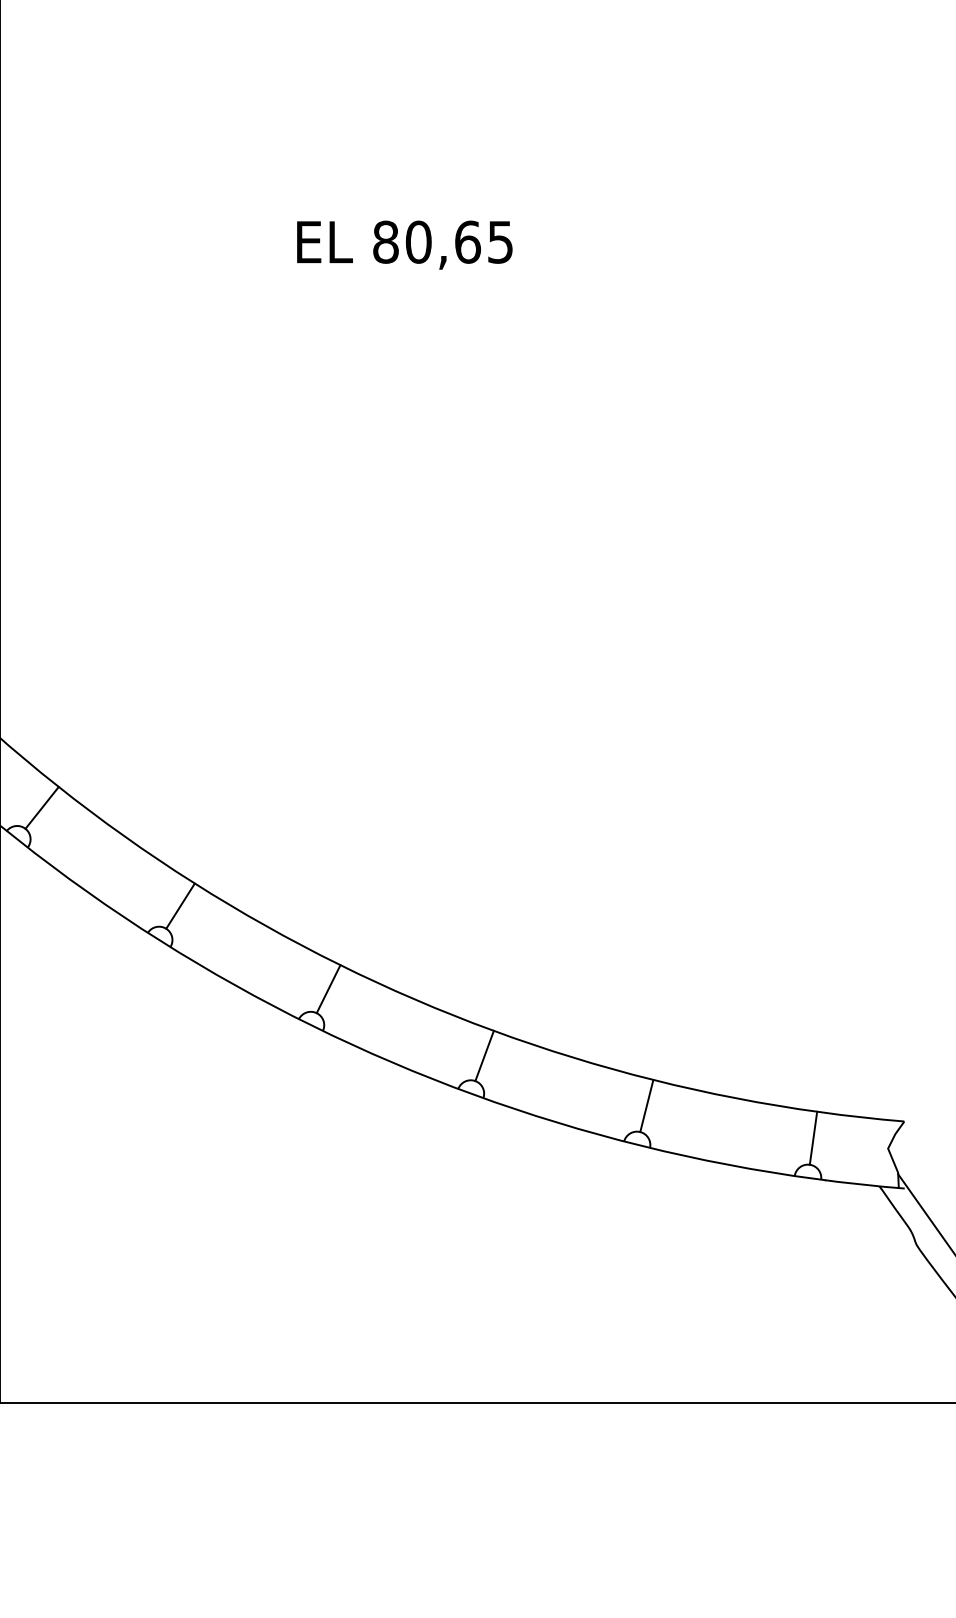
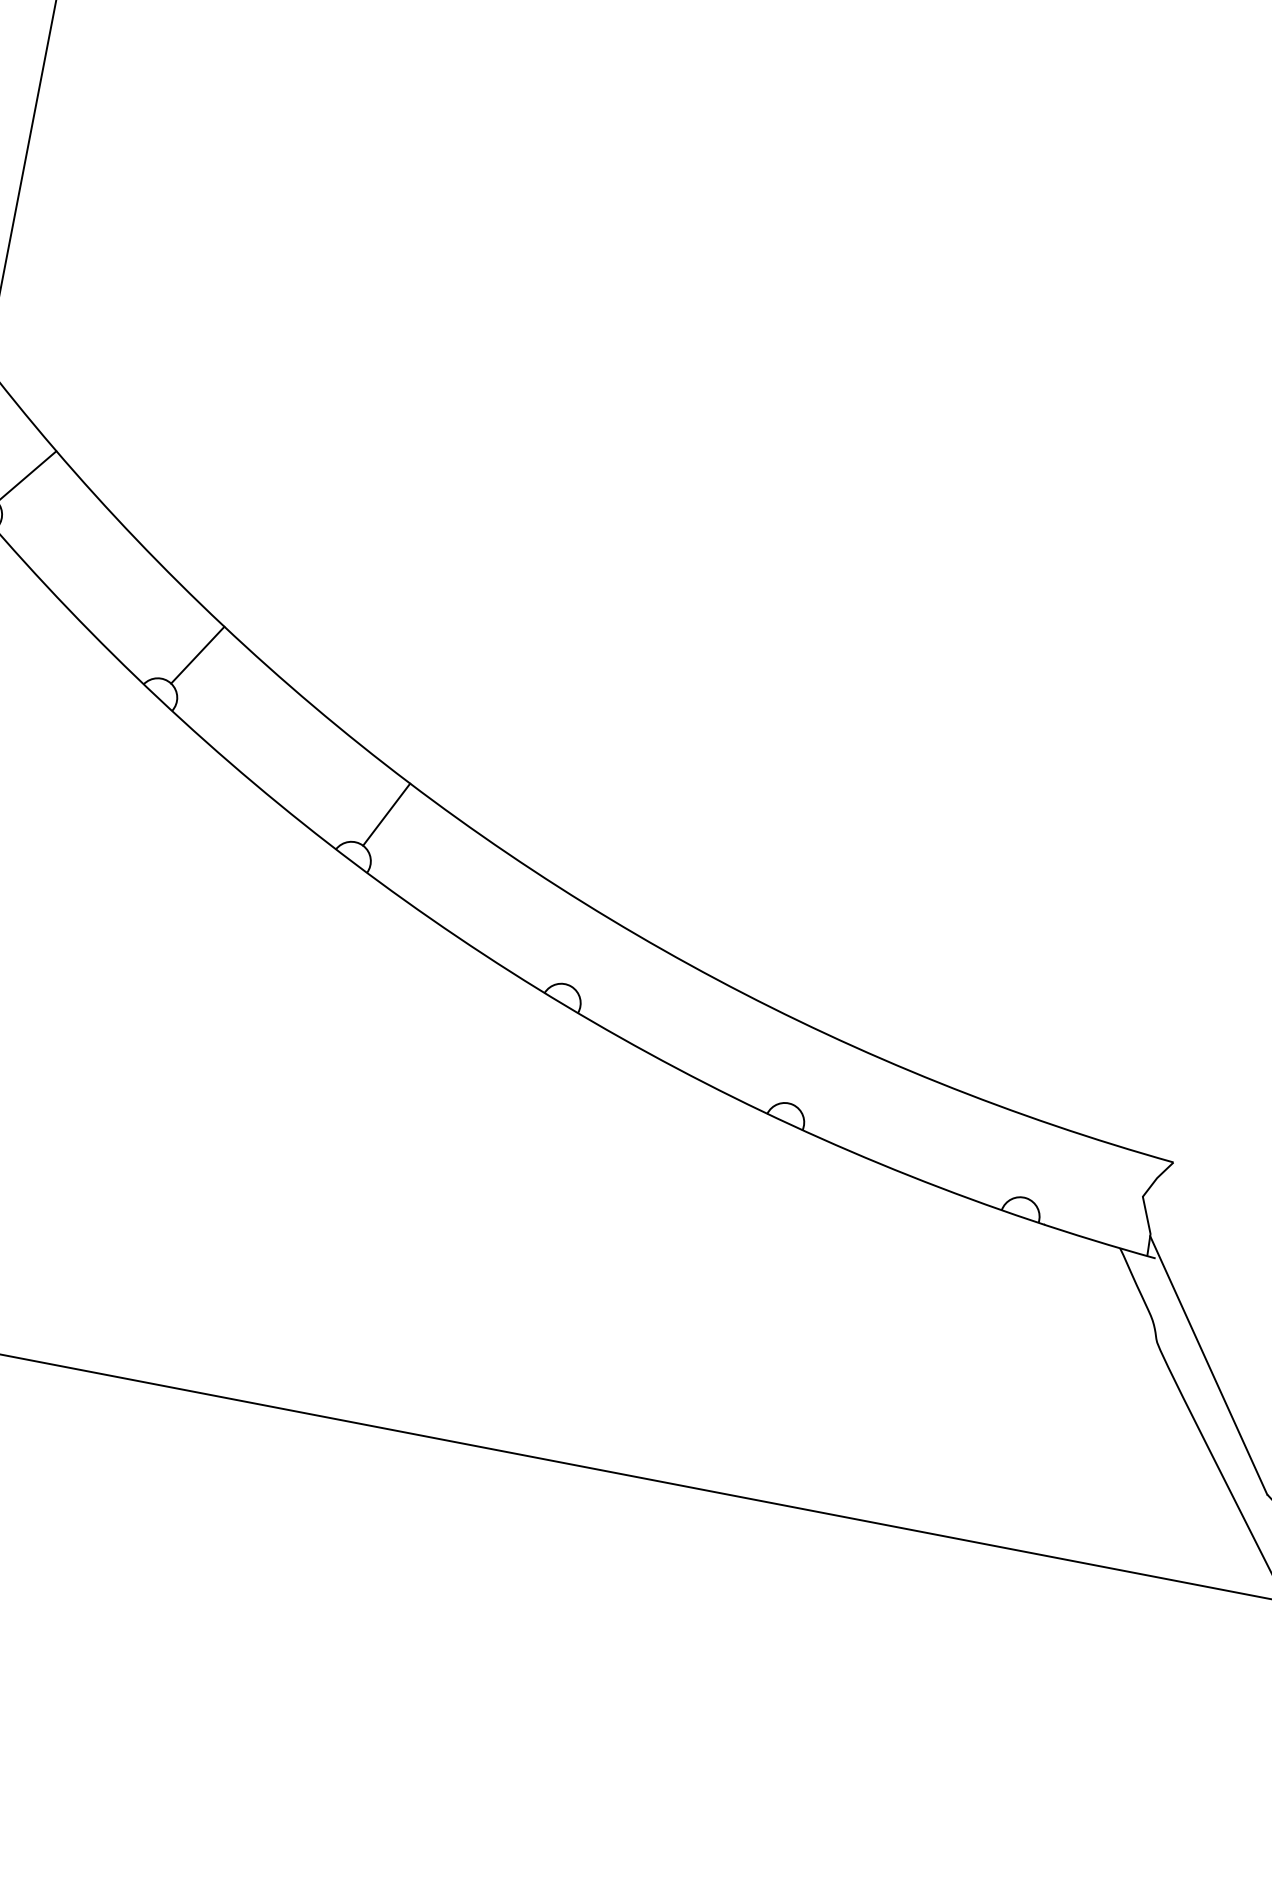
line: (484, 1055) -> (591, 952), removed
line: (646, 1106) -> (808, 1069), removed
line: (813, 1137) -> (1039, 1160), removed

